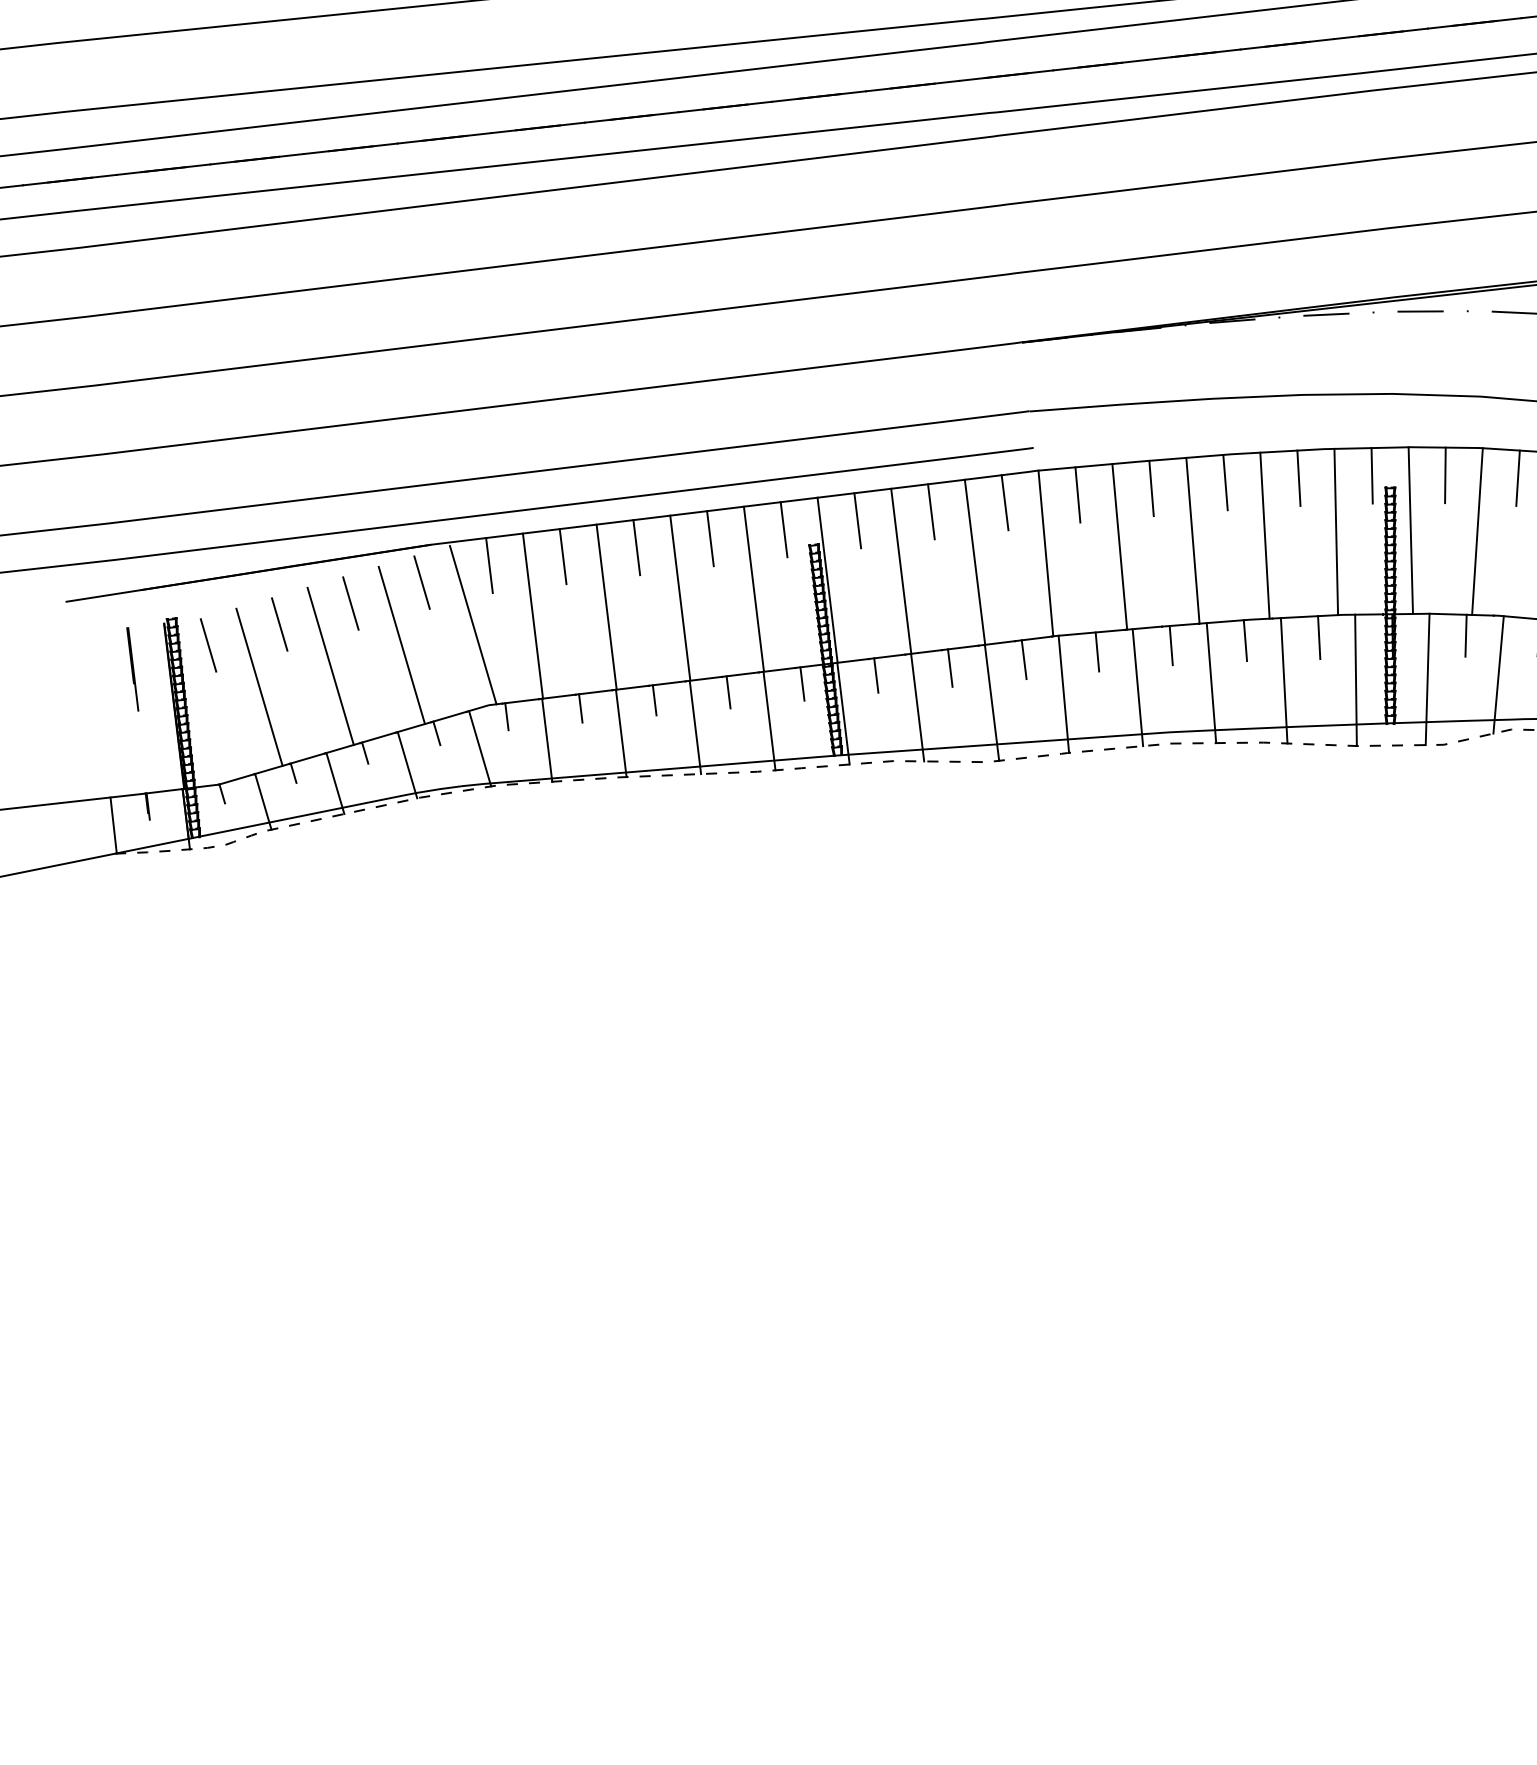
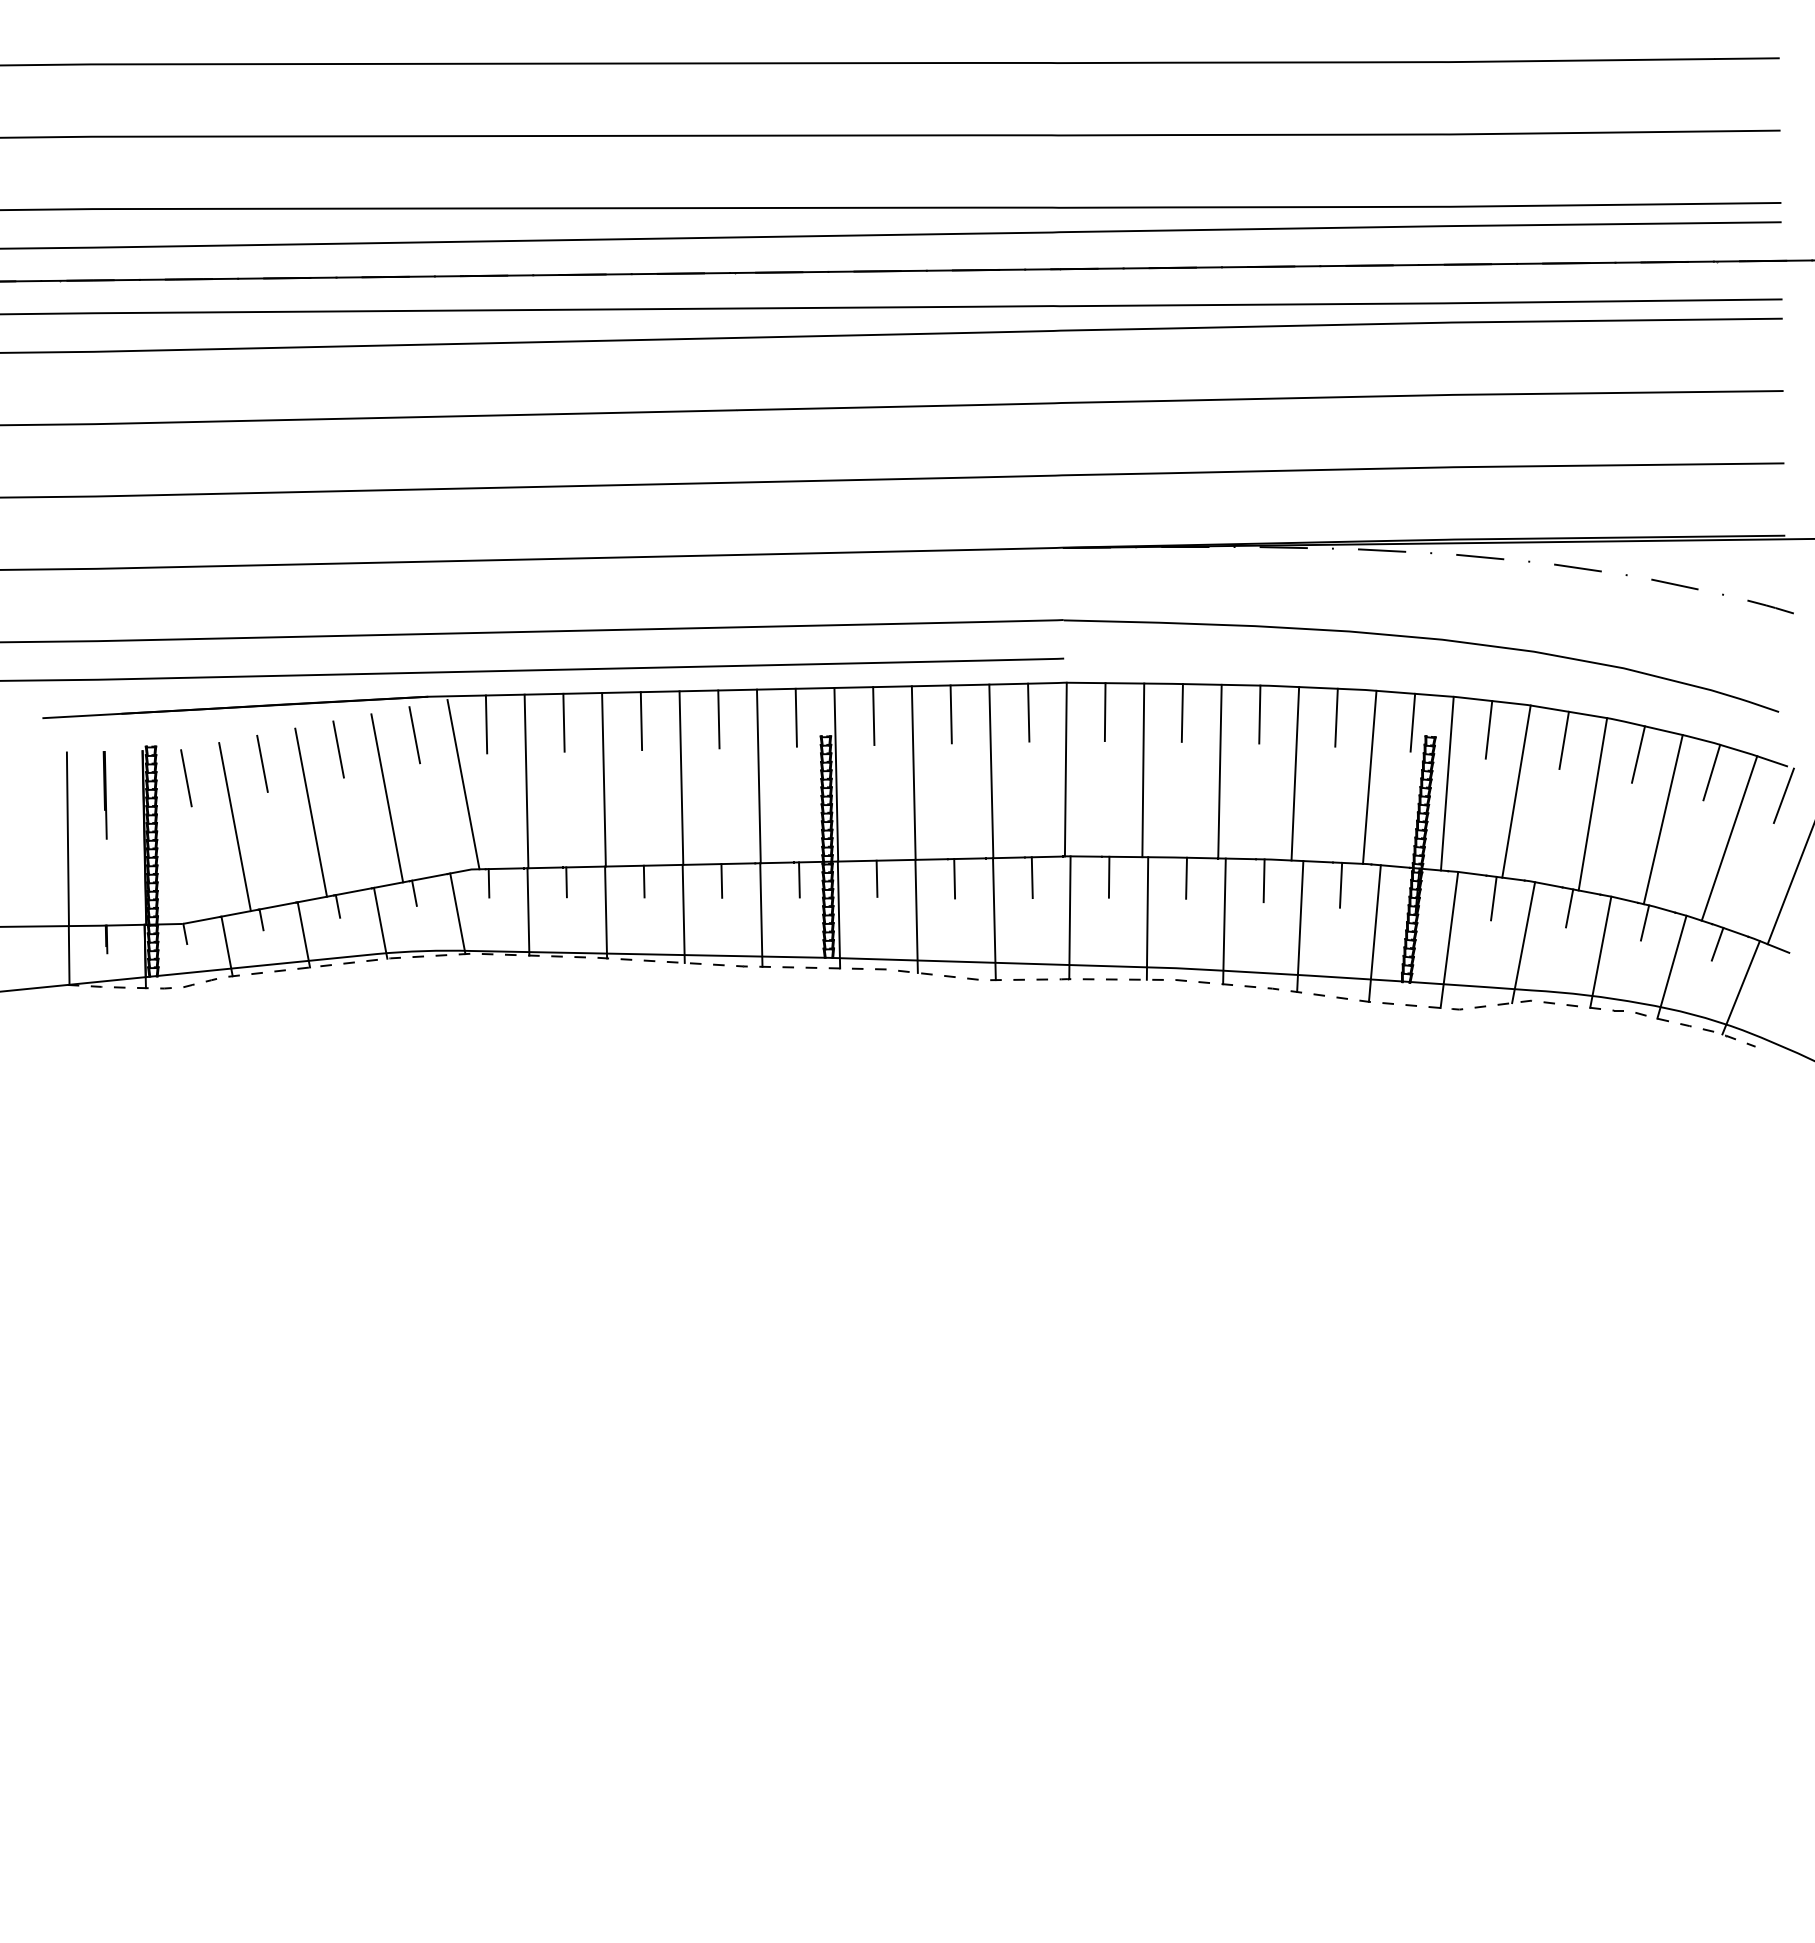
line: (101, 715) -> (67, 839), added

